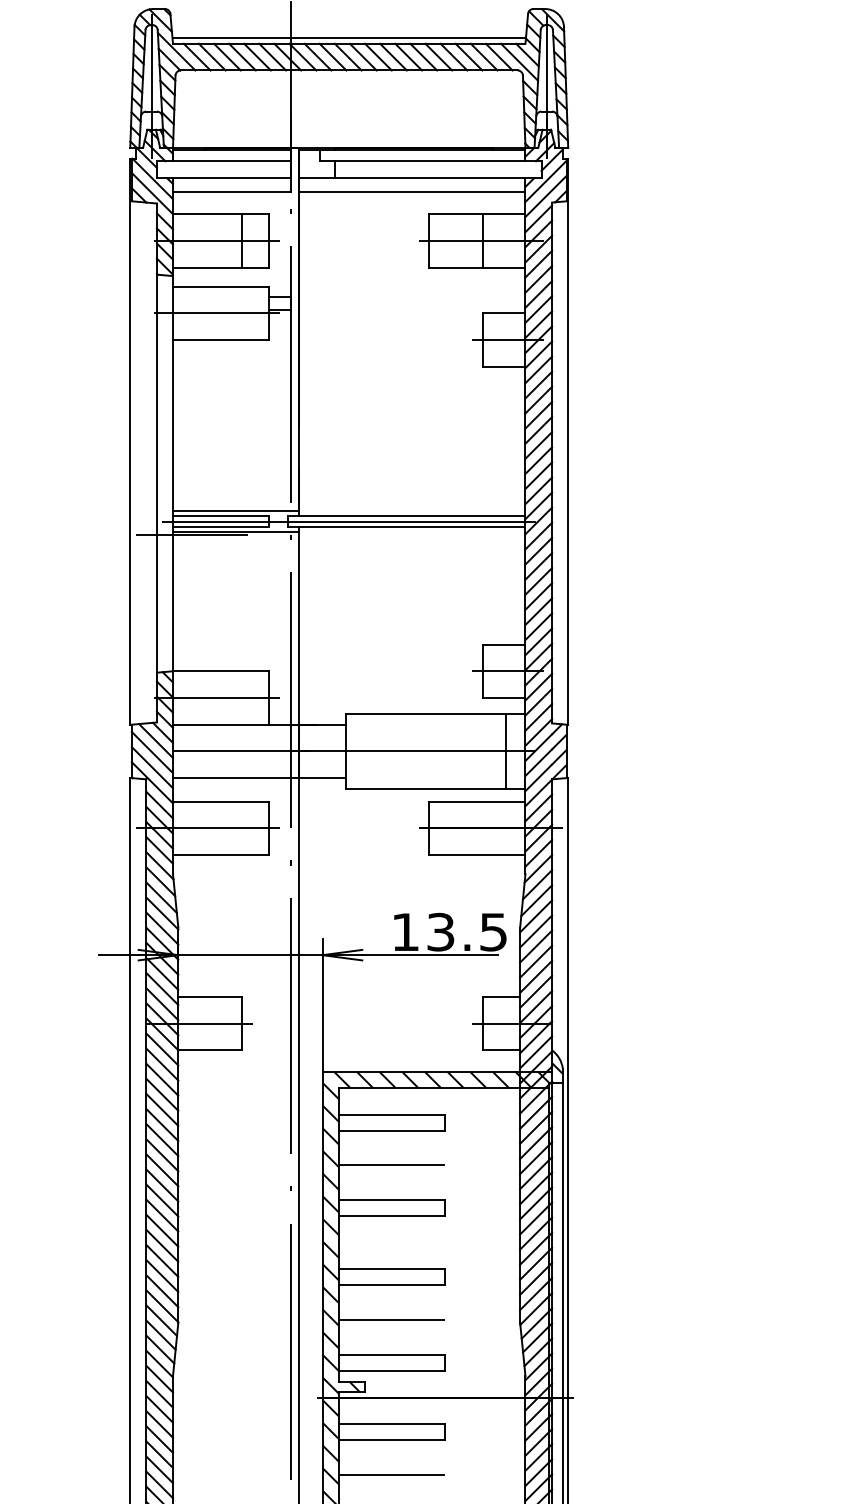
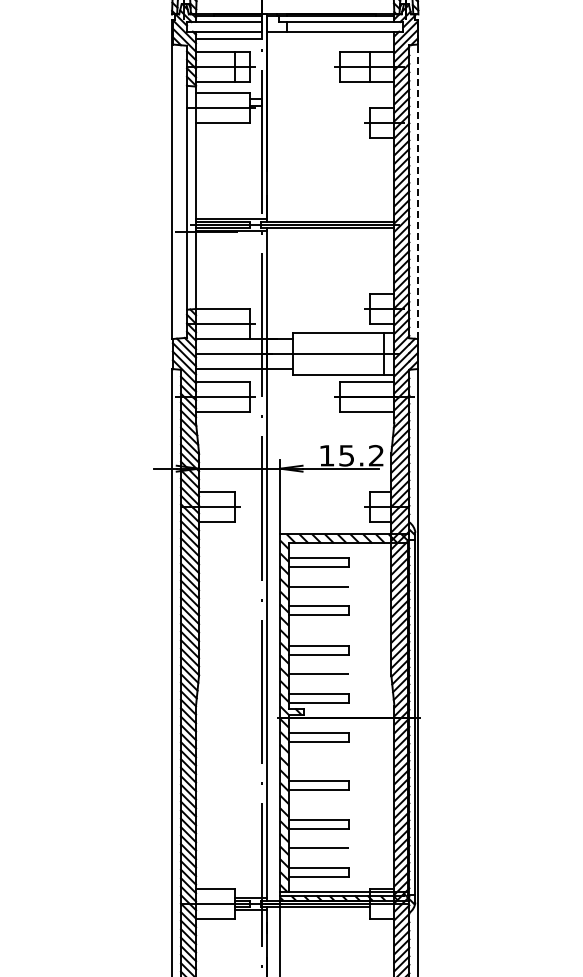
line: (411, 192) -> (330, 39), removed
line: (568, 441) -> (418, 179), solid -> dashed
text: (467, 931) -> (361, 455), 13.5 -> 15.2
line: (392, 1475) -> (319, 761), removed

